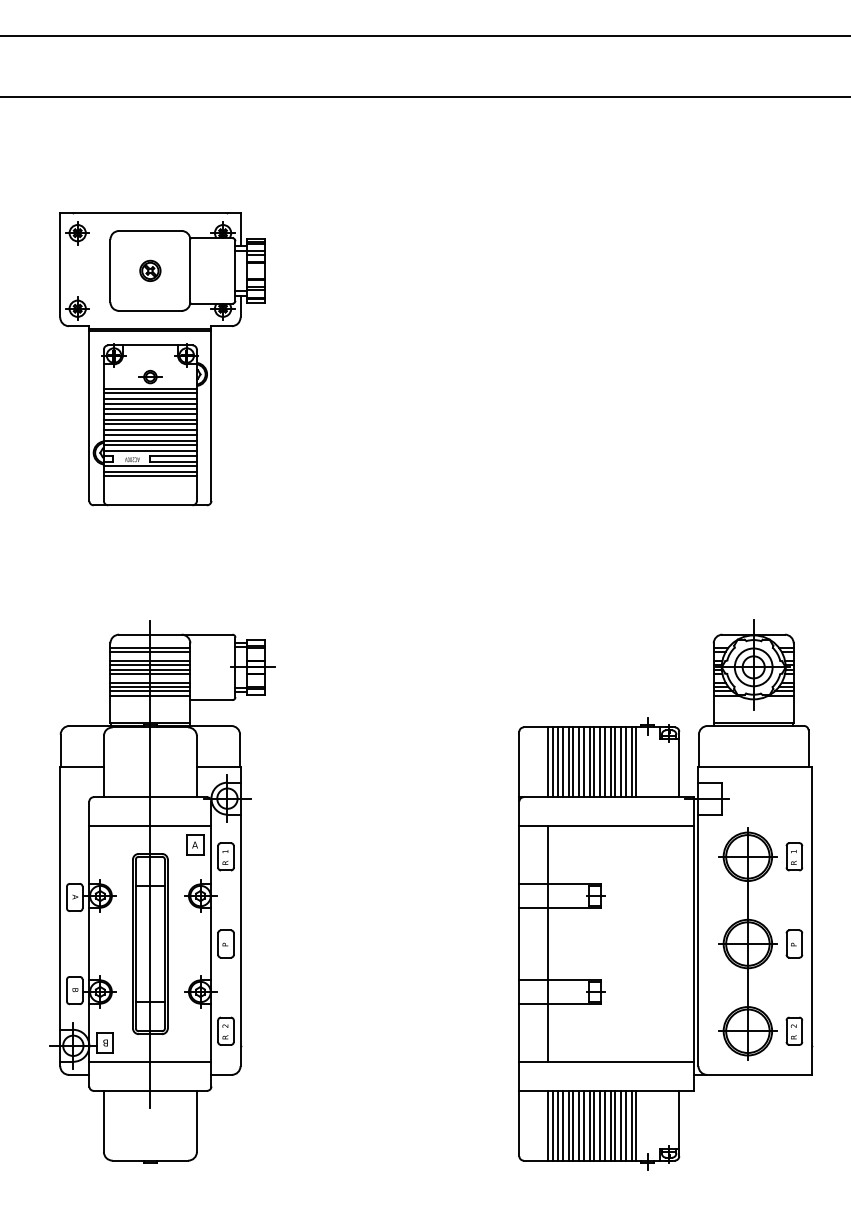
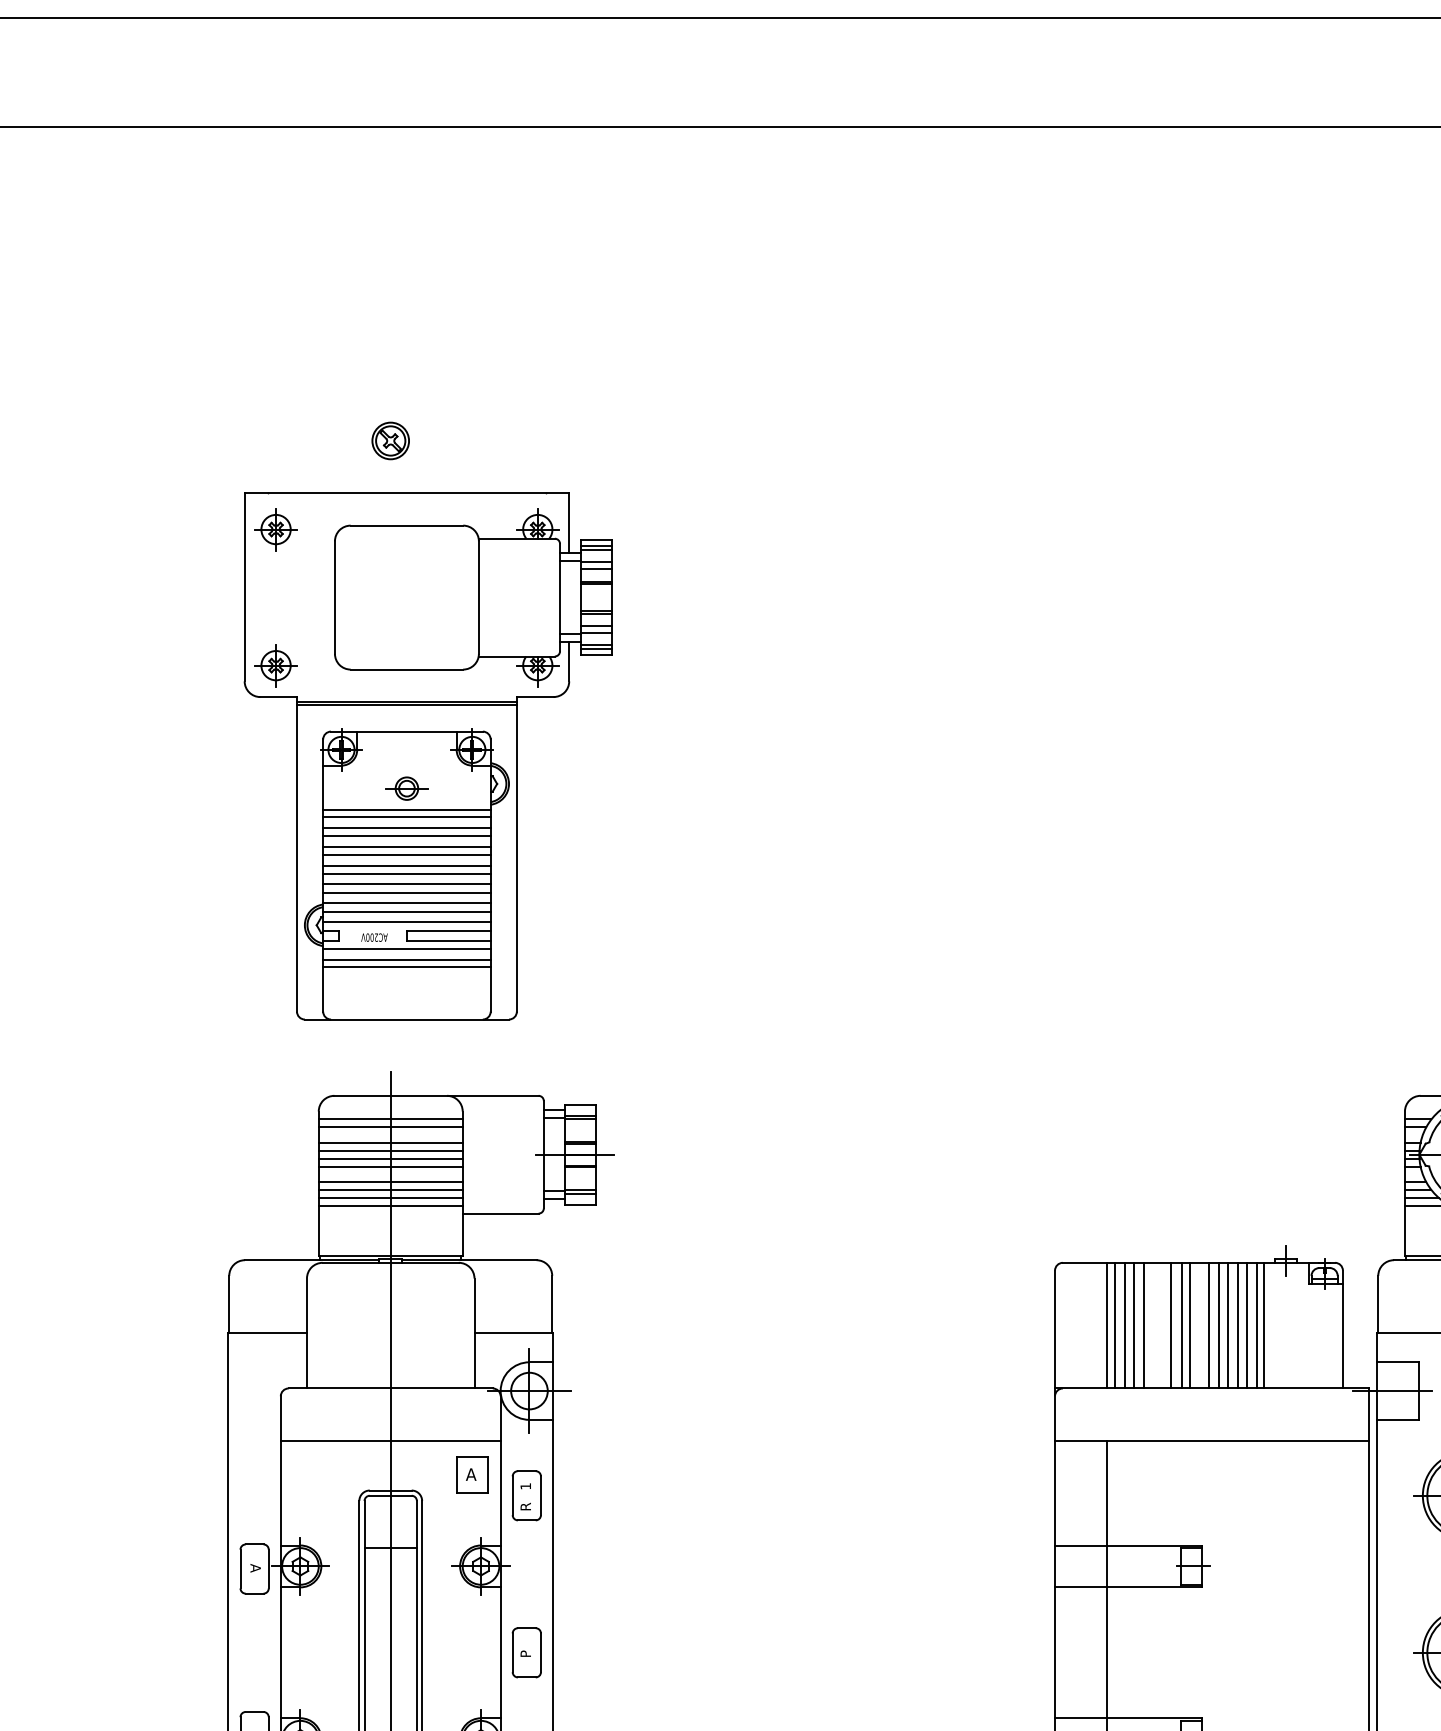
part: (162, 359) -> (428, 757), moved
line: (573, 762) -> (1152, 1325), removed
line: (579, 762) -> (1163, 1325), removed
line: (600, 762) -> (1201, 1325), removed

